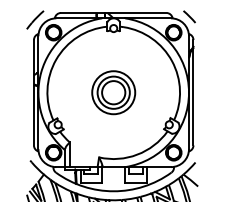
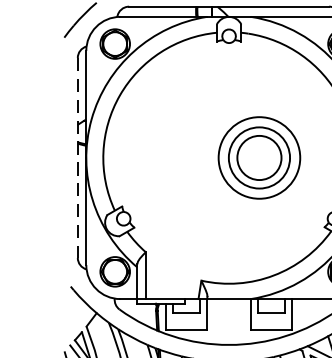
line: (33, 92) -> (76, 157), solid -> dashed
part: (113, 92) -> (259, 157), moved

